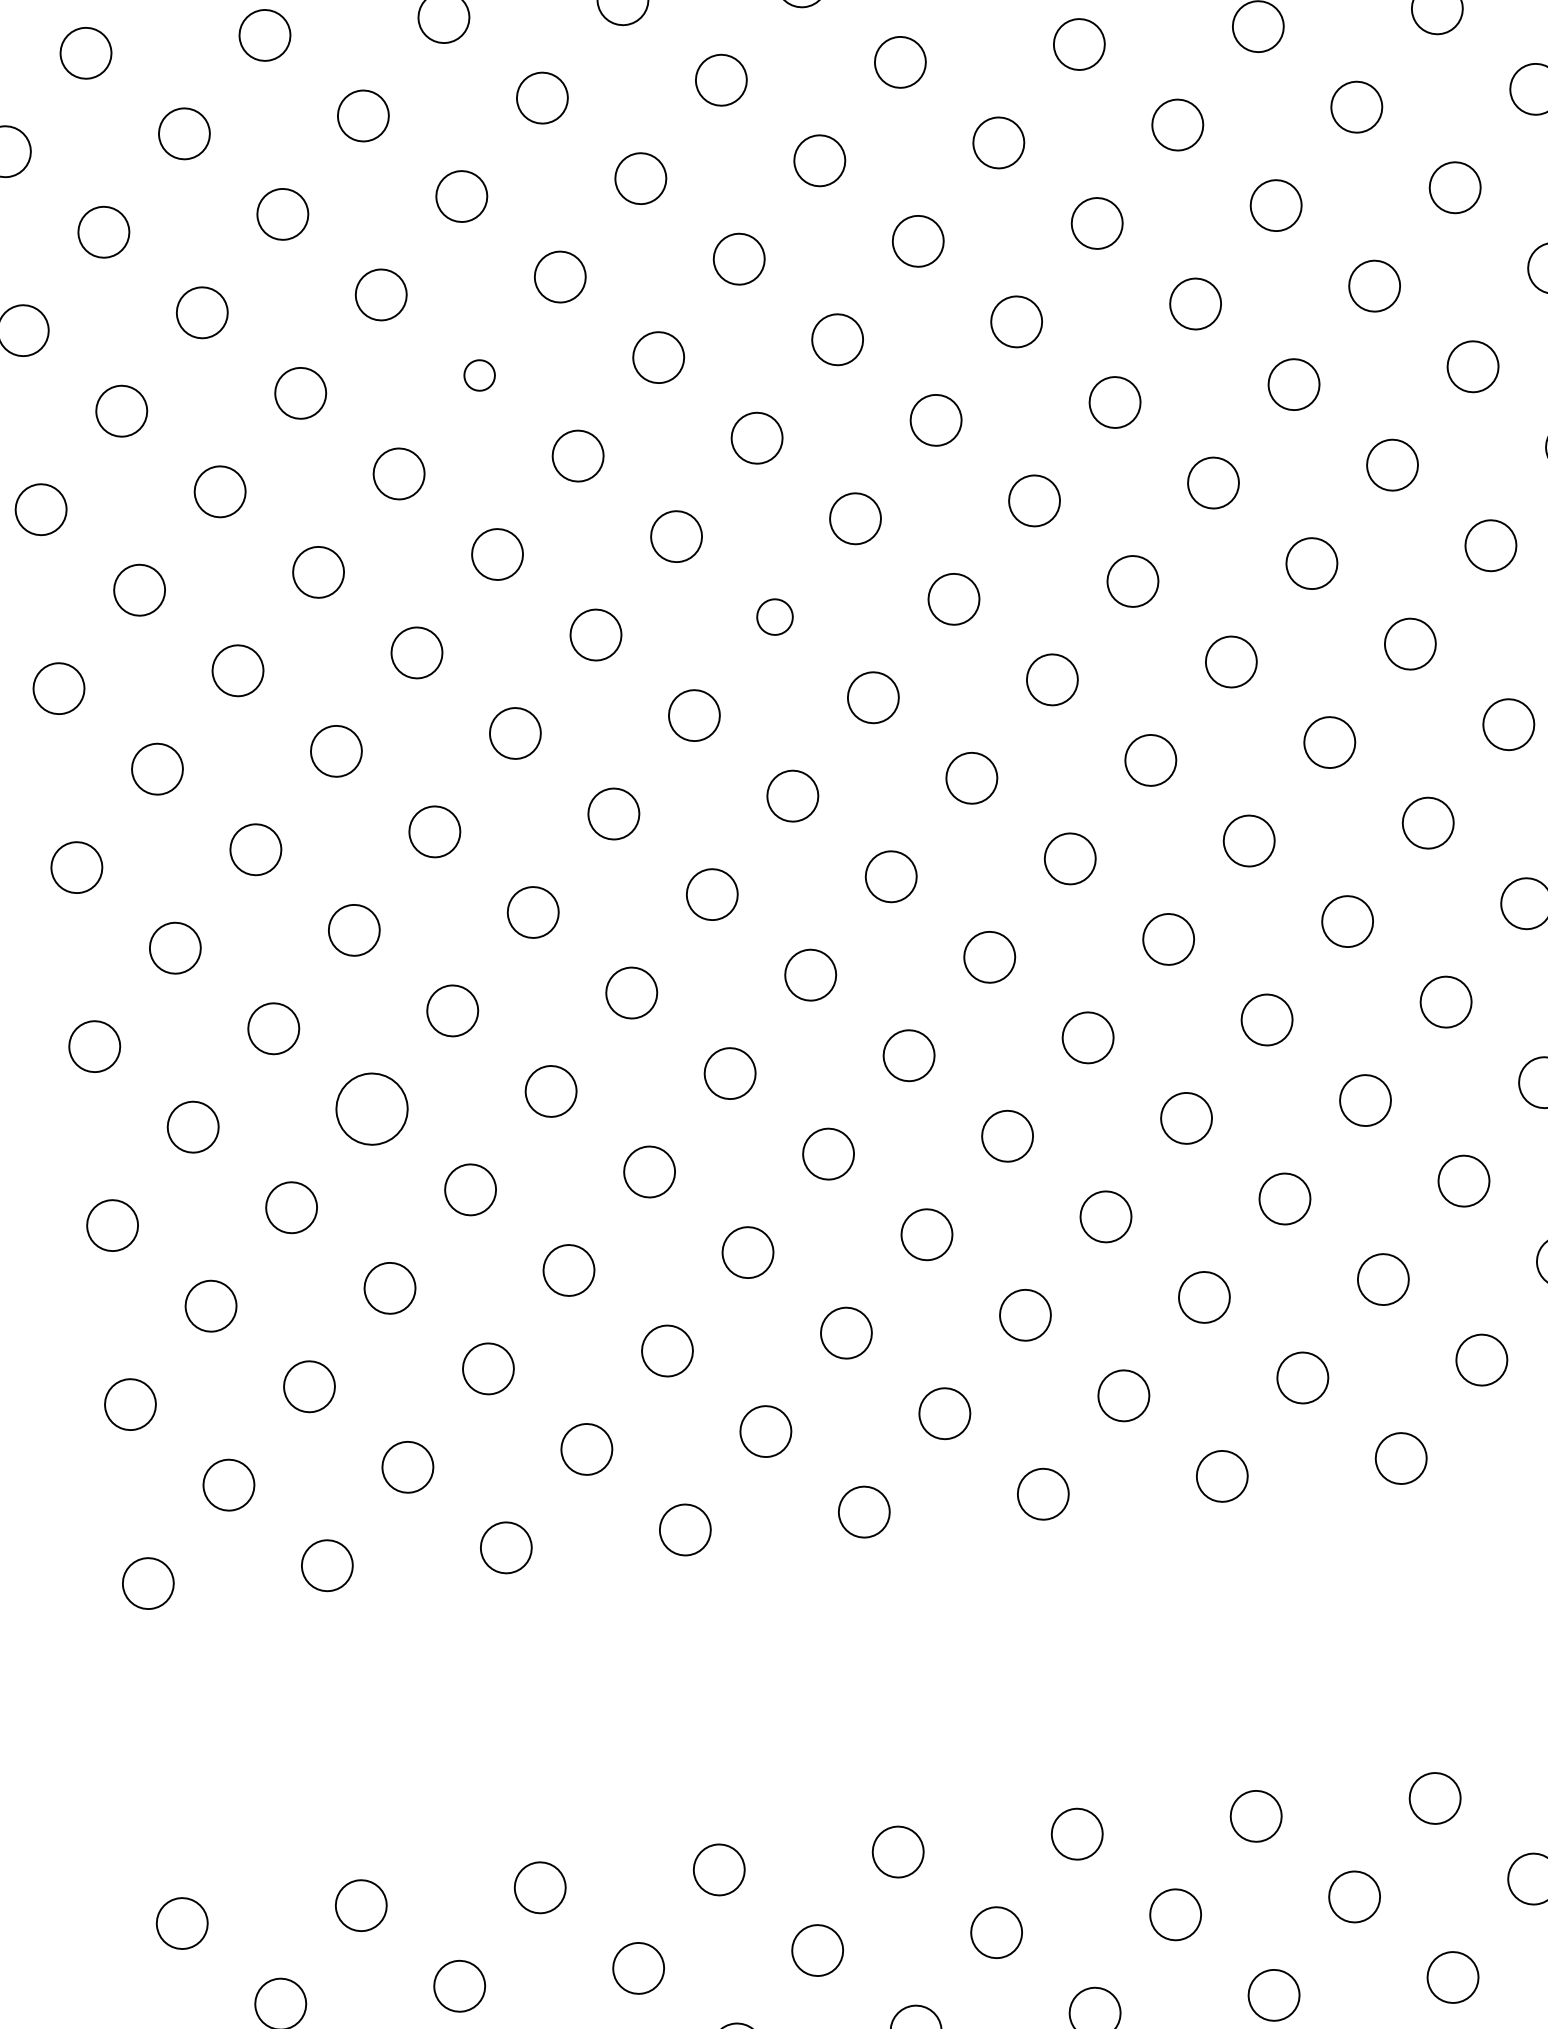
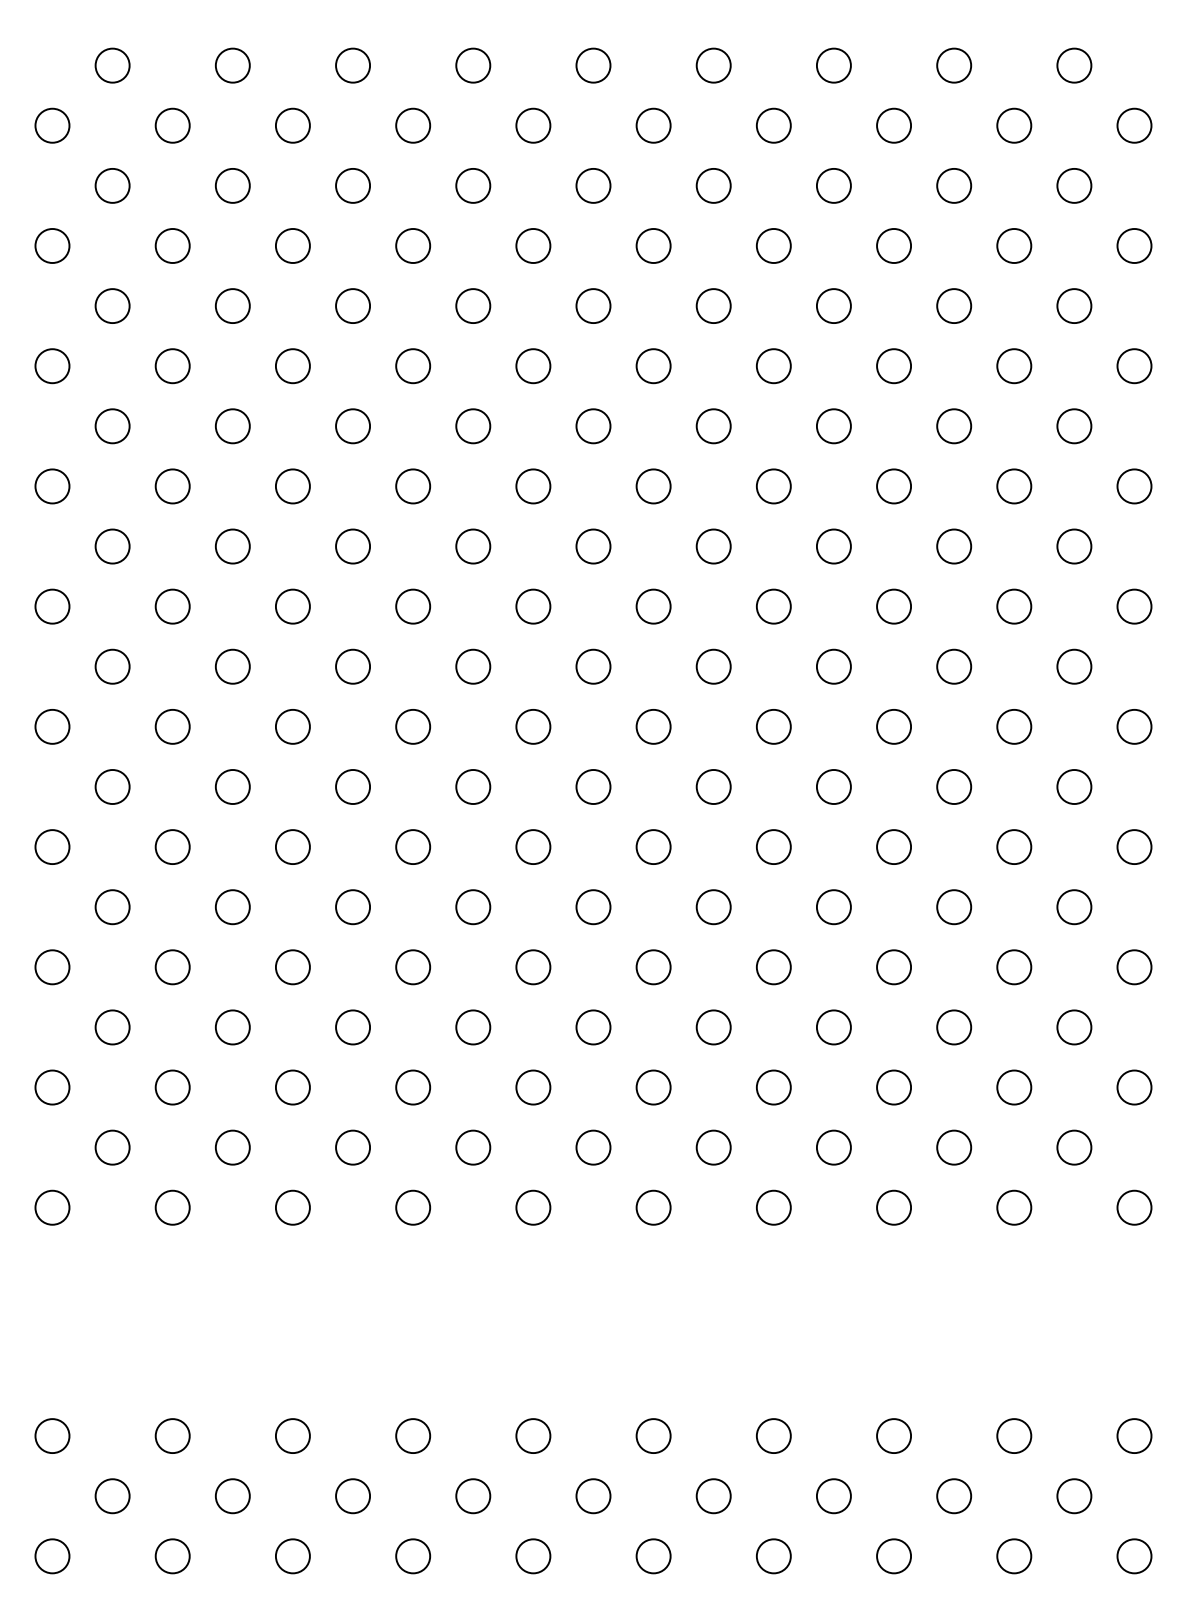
circle: (480, 375) -> (353, 426), size x1.67
circle: (775, 616) -> (533, 606), size x1.43
circle: (371, 1109) -> (232, 907), size x0.71

